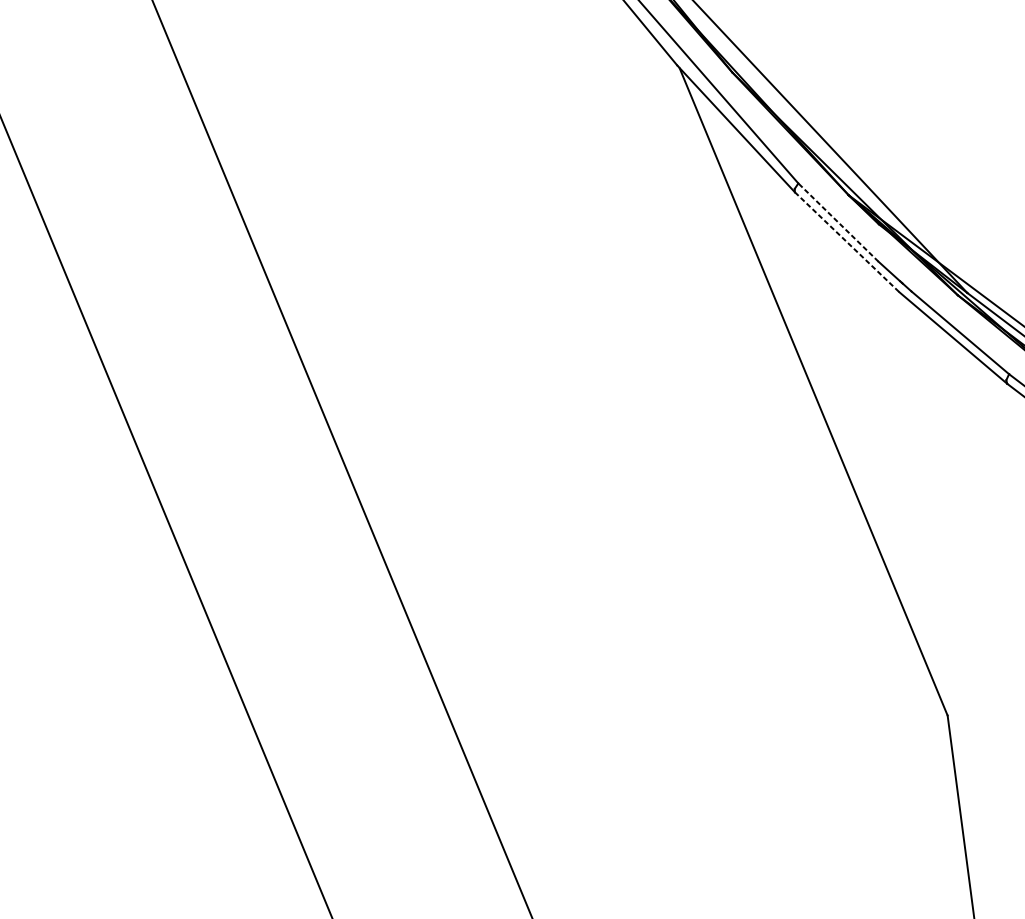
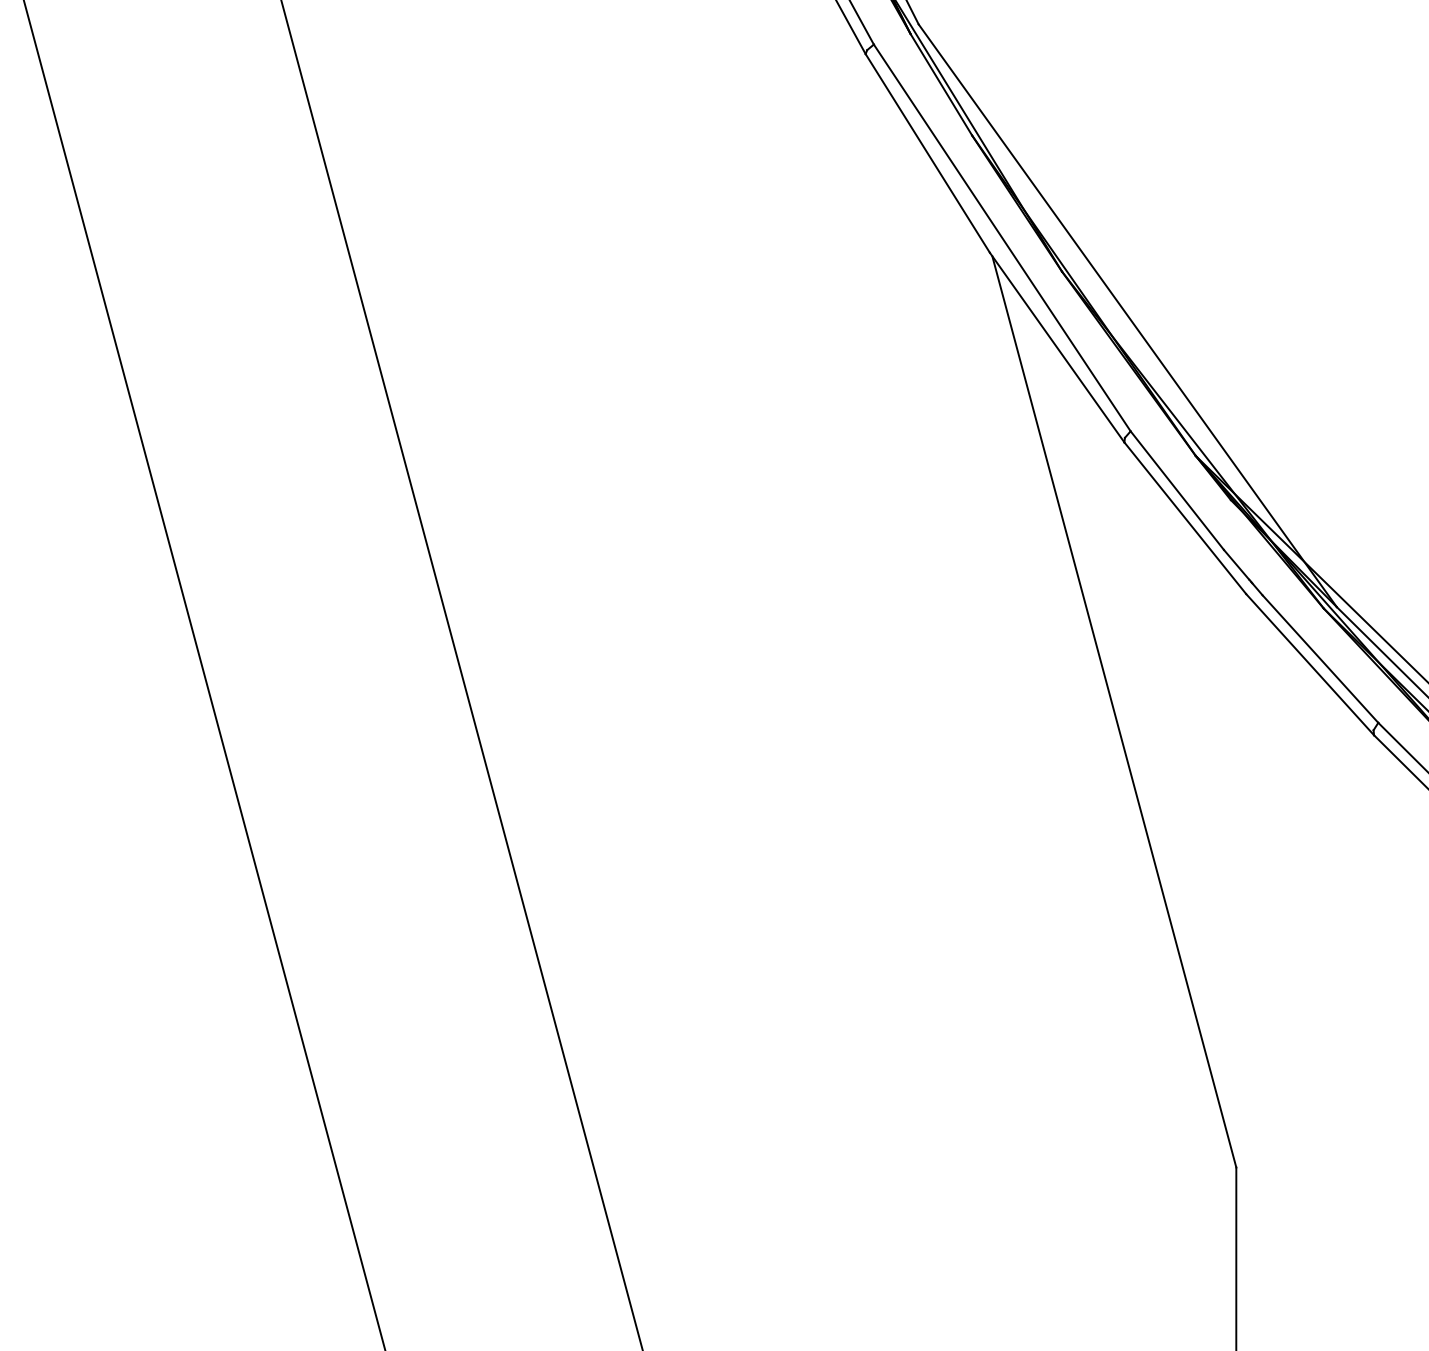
line: (837, 222) -> (1176, 490), dashed -> solid
line: (847, 242) -> (1185, 518), dashed -> solid

